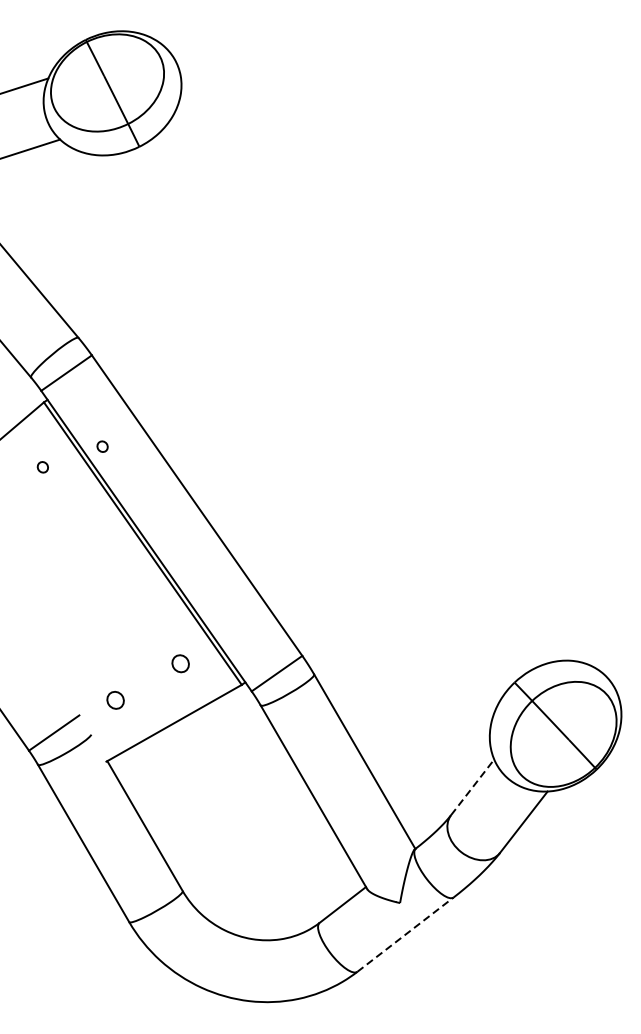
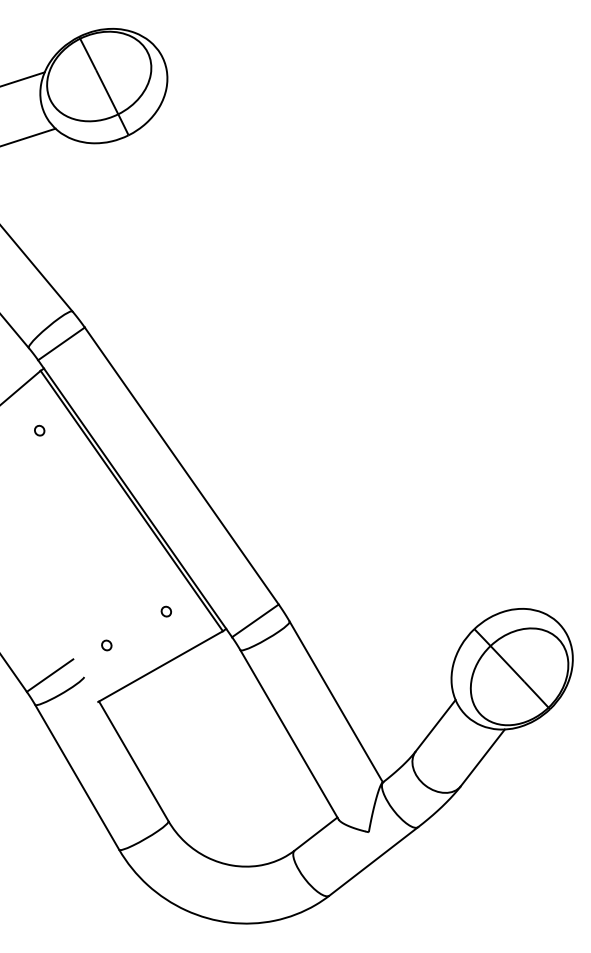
part: (102, 446) -> (94, 411), removed
part: (179, 663) -> (165, 611), size x0.62
part: (115, 700) -> (106, 645), size x0.62
line: (473, 787) -> (436, 725), dashed -> solid
line: (406, 934) -> (374, 861), dashed -> solid

